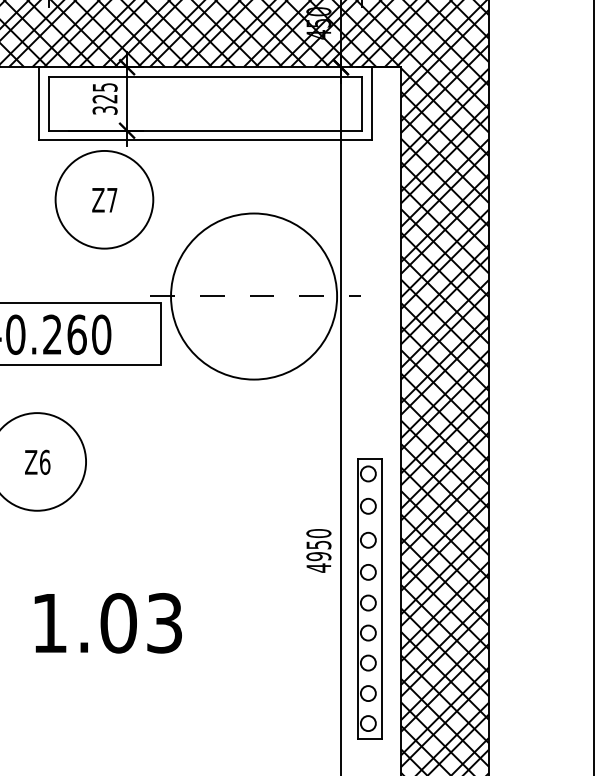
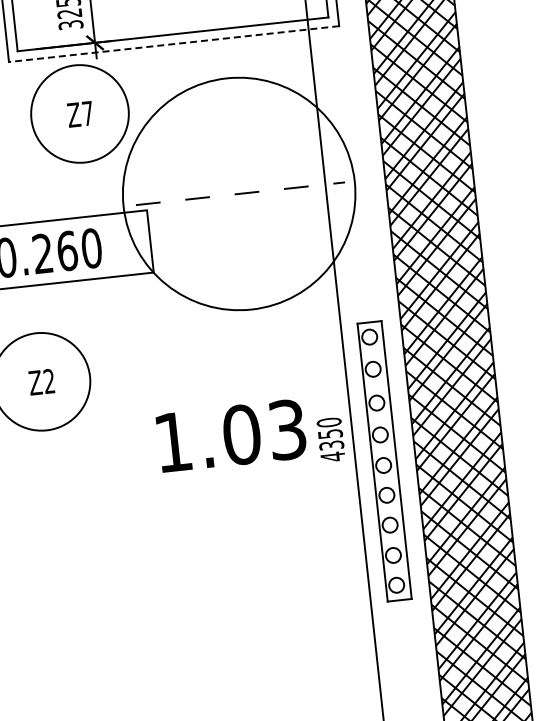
line: (205, 140) -> (174, 44), solid -> dashed
circle: (254, 296) -> (239, 193), size x1.4
text: (45, 461) -> (49, 380), Z6 -> Z2
text: (318, 556) -> (331, 445), 4950 -> 4350
part: (369, 598) -> (384, 460), moved
text: (107, 623) -> (230, 436), moved

